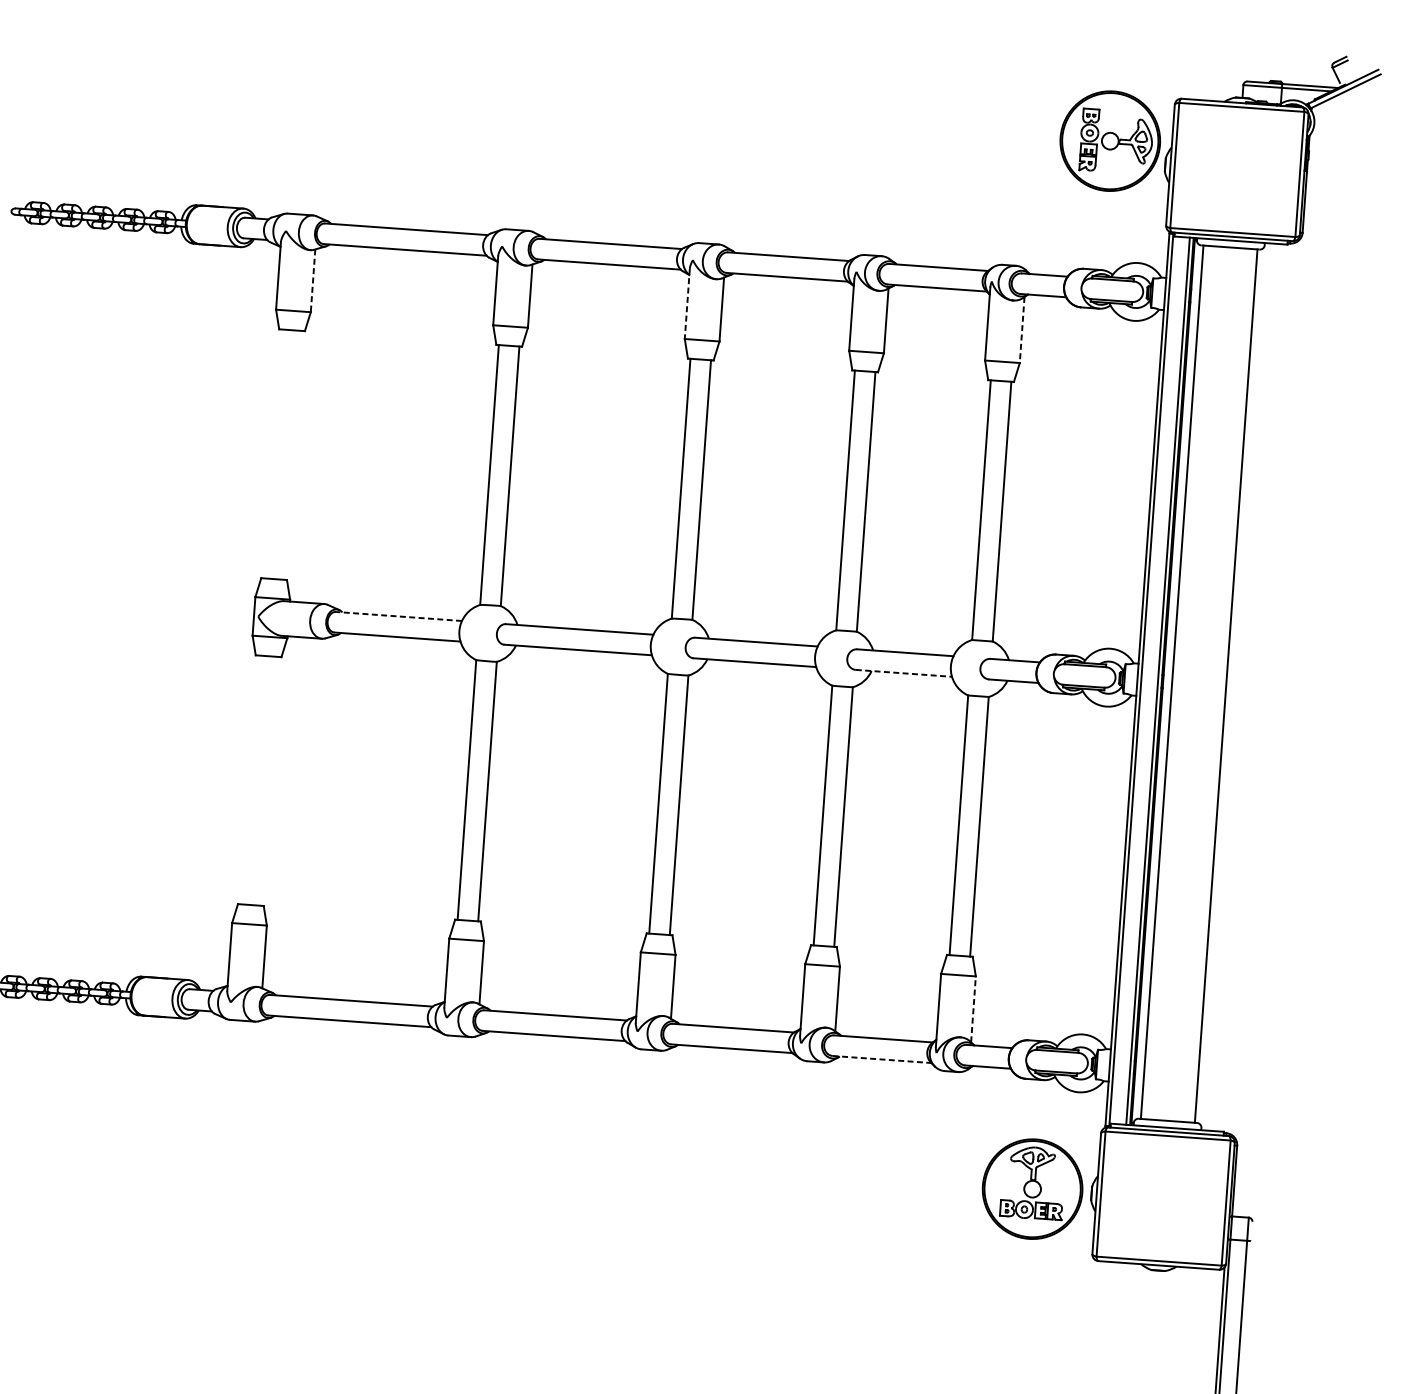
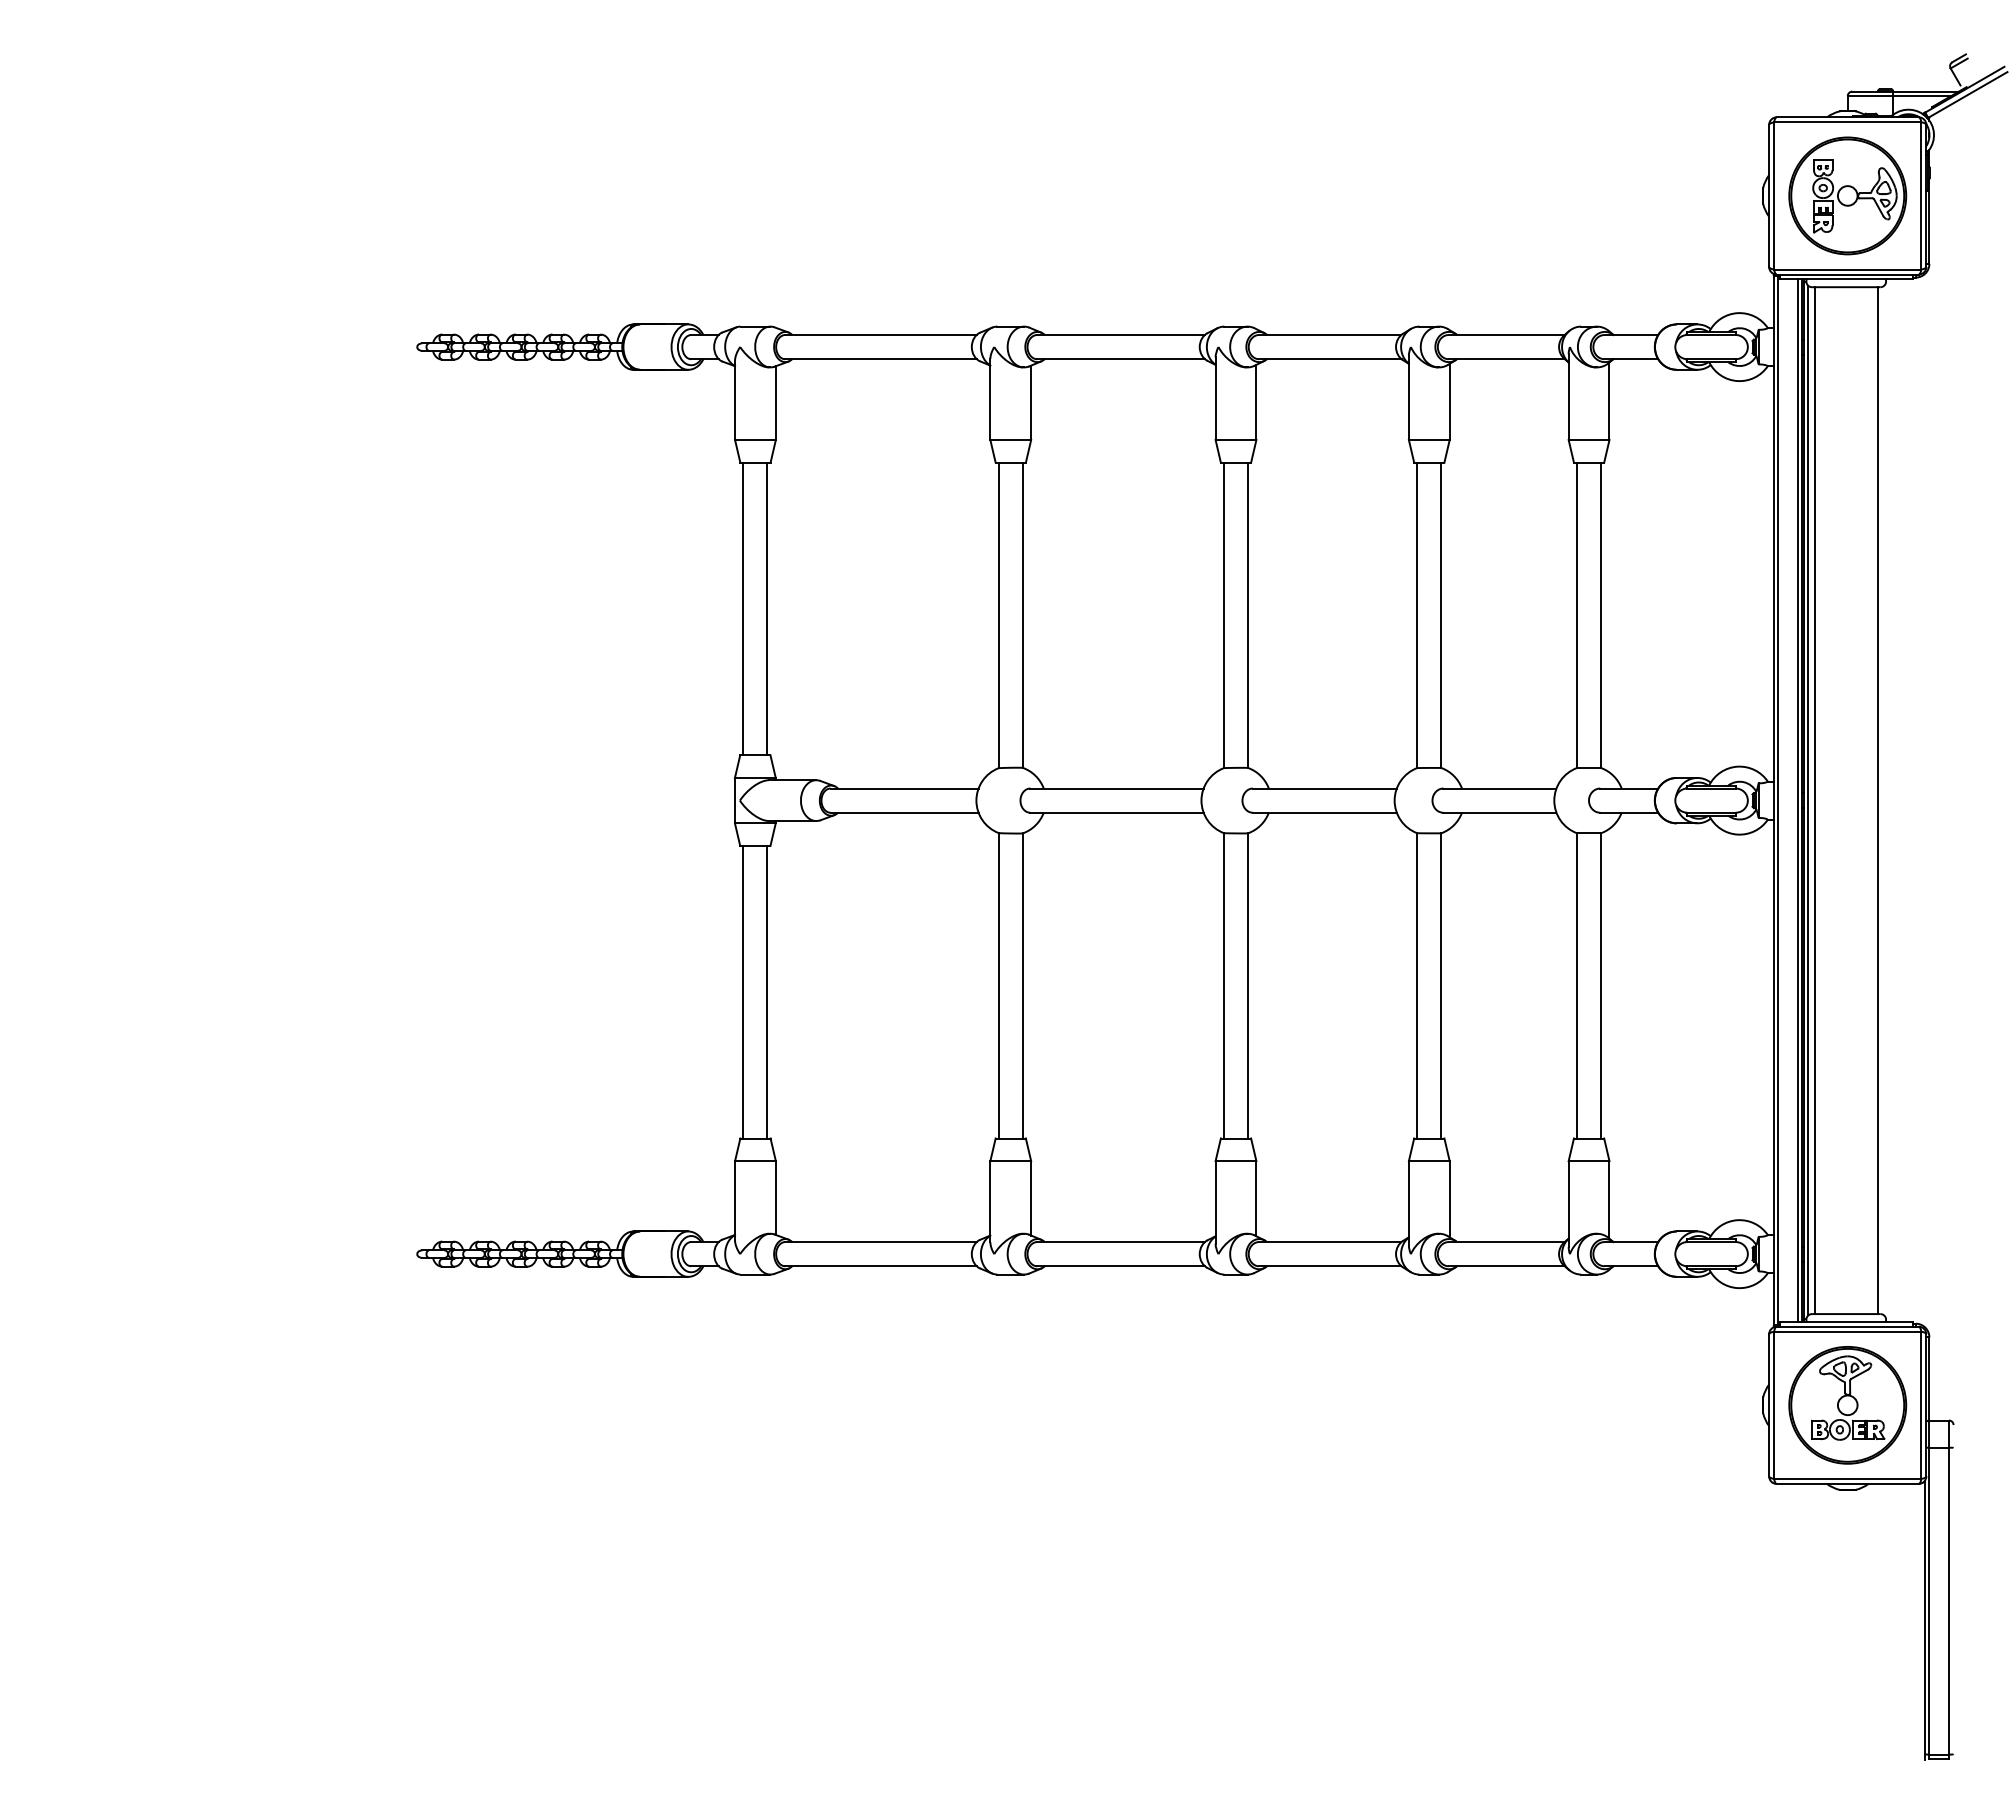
part: (1110, 140) -> (1847, 195), moved
line: (312, 281) -> (775, 403), dashed -> solid
line: (687, 304) -> (1215, 399), dashed -> solid
line: (1022, 330) -> (1609, 401), dashed -> solid
line: (273, 453) -> (743, 608), added
line: (293, 454) -> (767, 608), added
line: (398, 616) -> (904, 788), dashed -> solid
line: (903, 673) -> (1499, 812), dashed -> solid
line: (1167, 681) -> (1808, 800), added
line: (249, 779) -> (743, 991), added
line: (270, 780) -> (767, 991), added
line: (973, 1008) -> (1609, 1199), dashed -> solid
line: (881, 1059) -> (1506, 1266), dashed -> solid
part: (1032, 1189) -> (1847, 1405), moved

